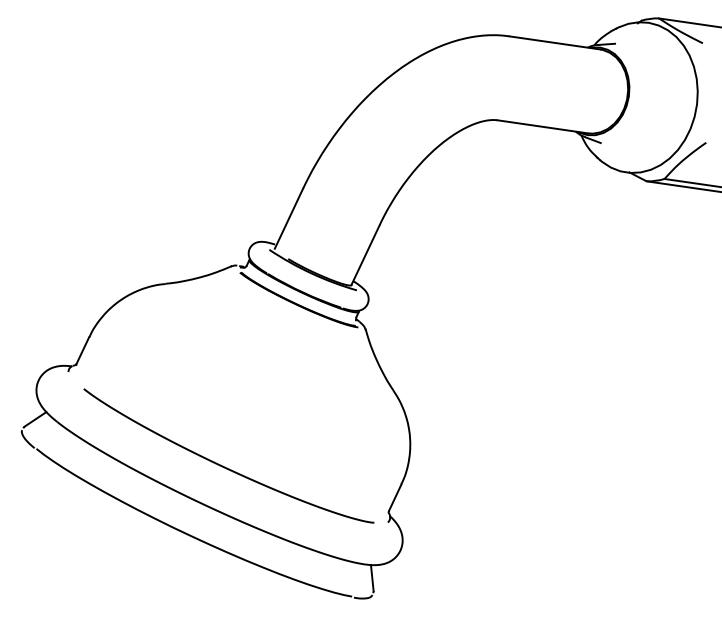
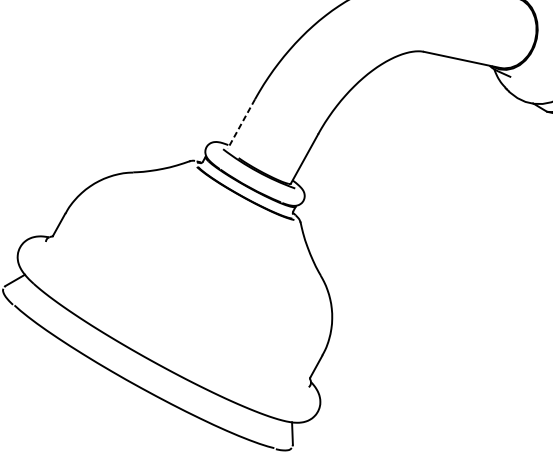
line: (288, 219) -> (241, 124), solid -> dashed
curve: (225, 466) -> (174, 330), removed

